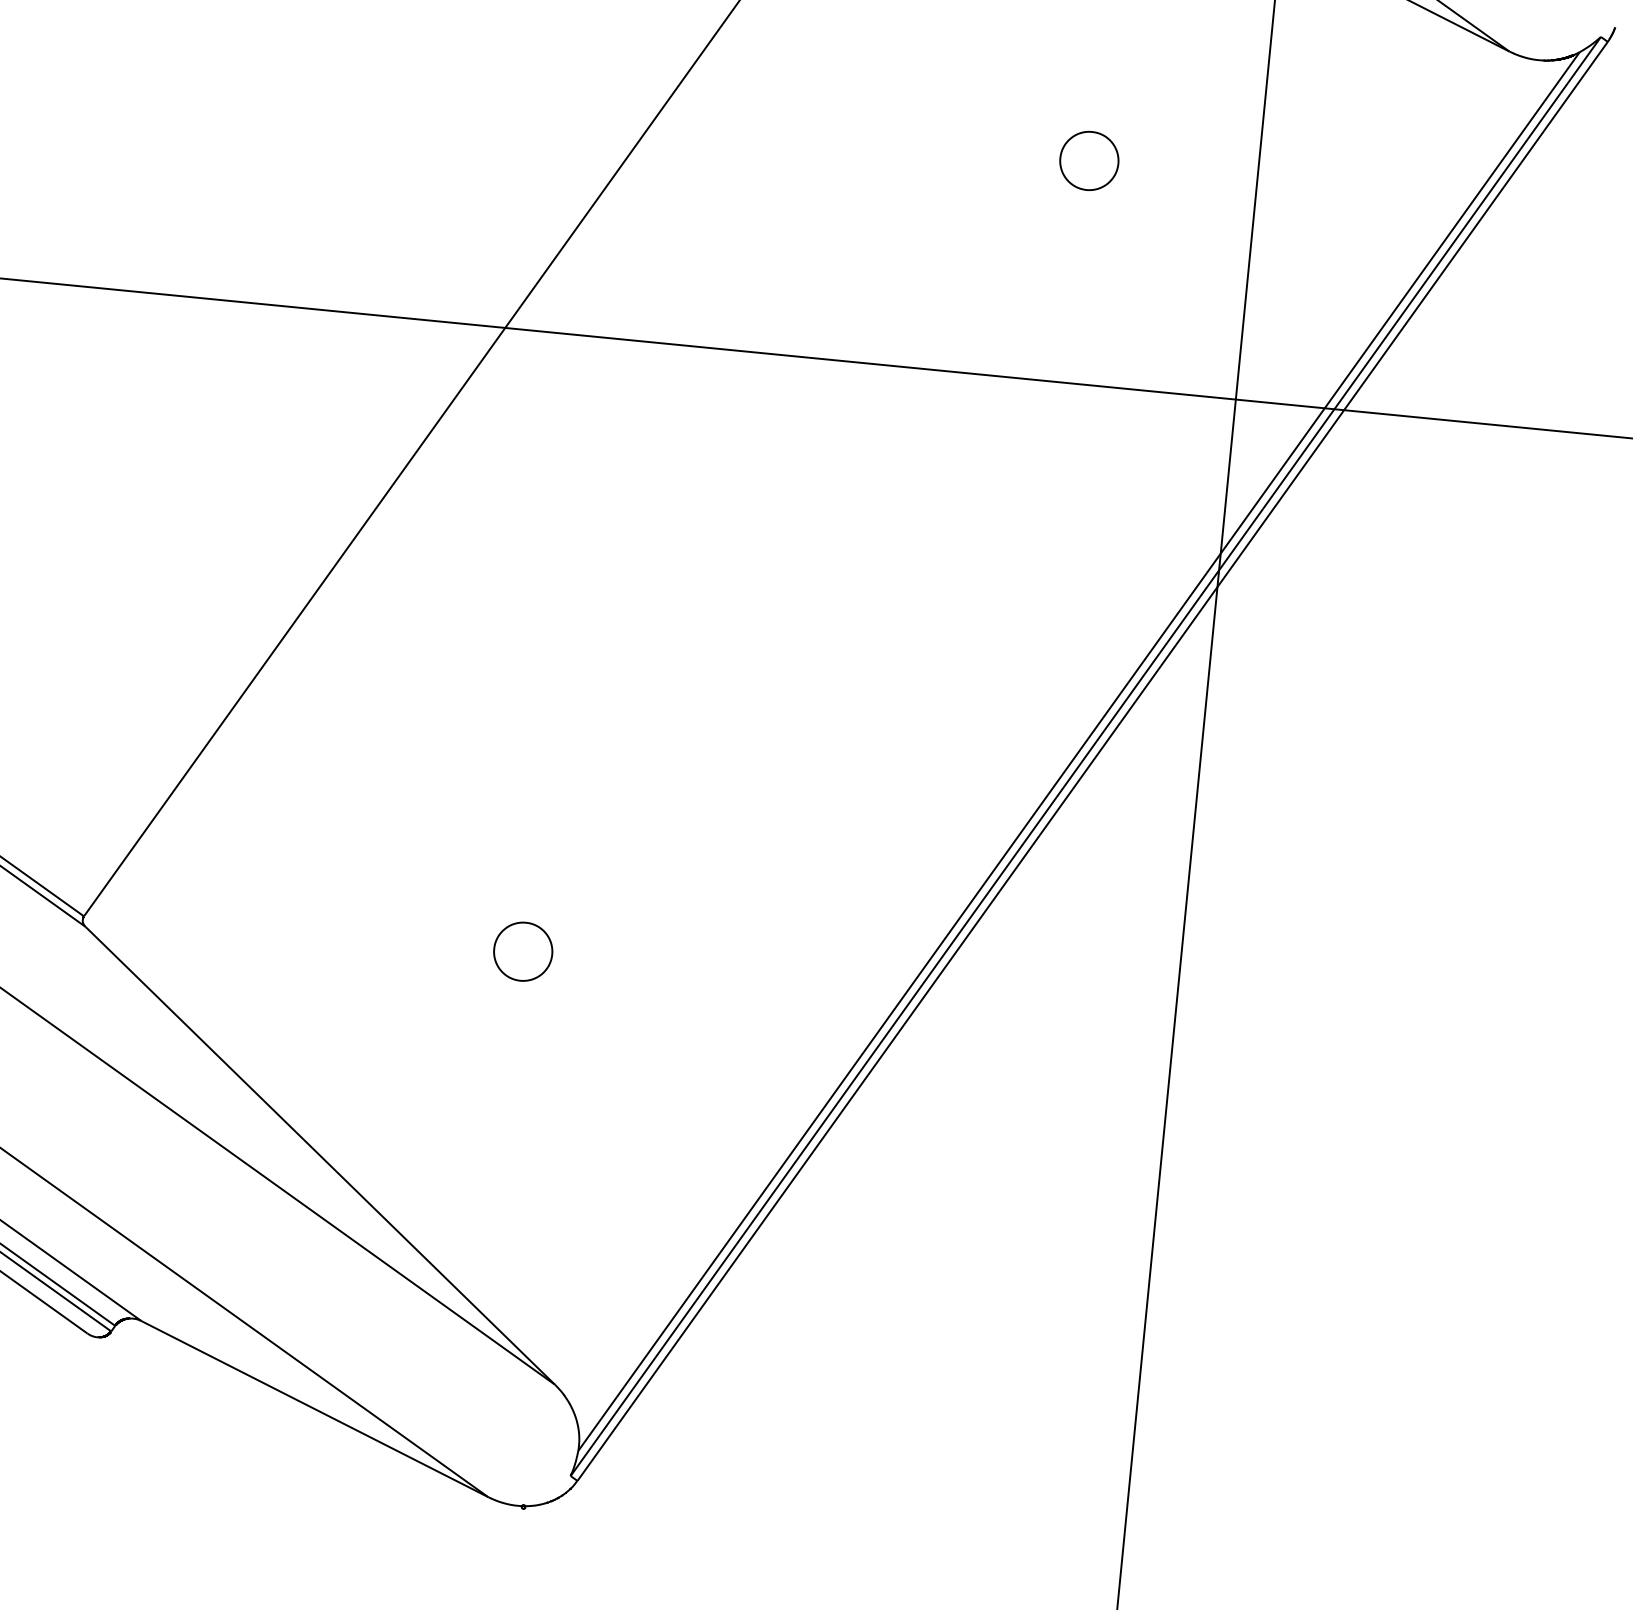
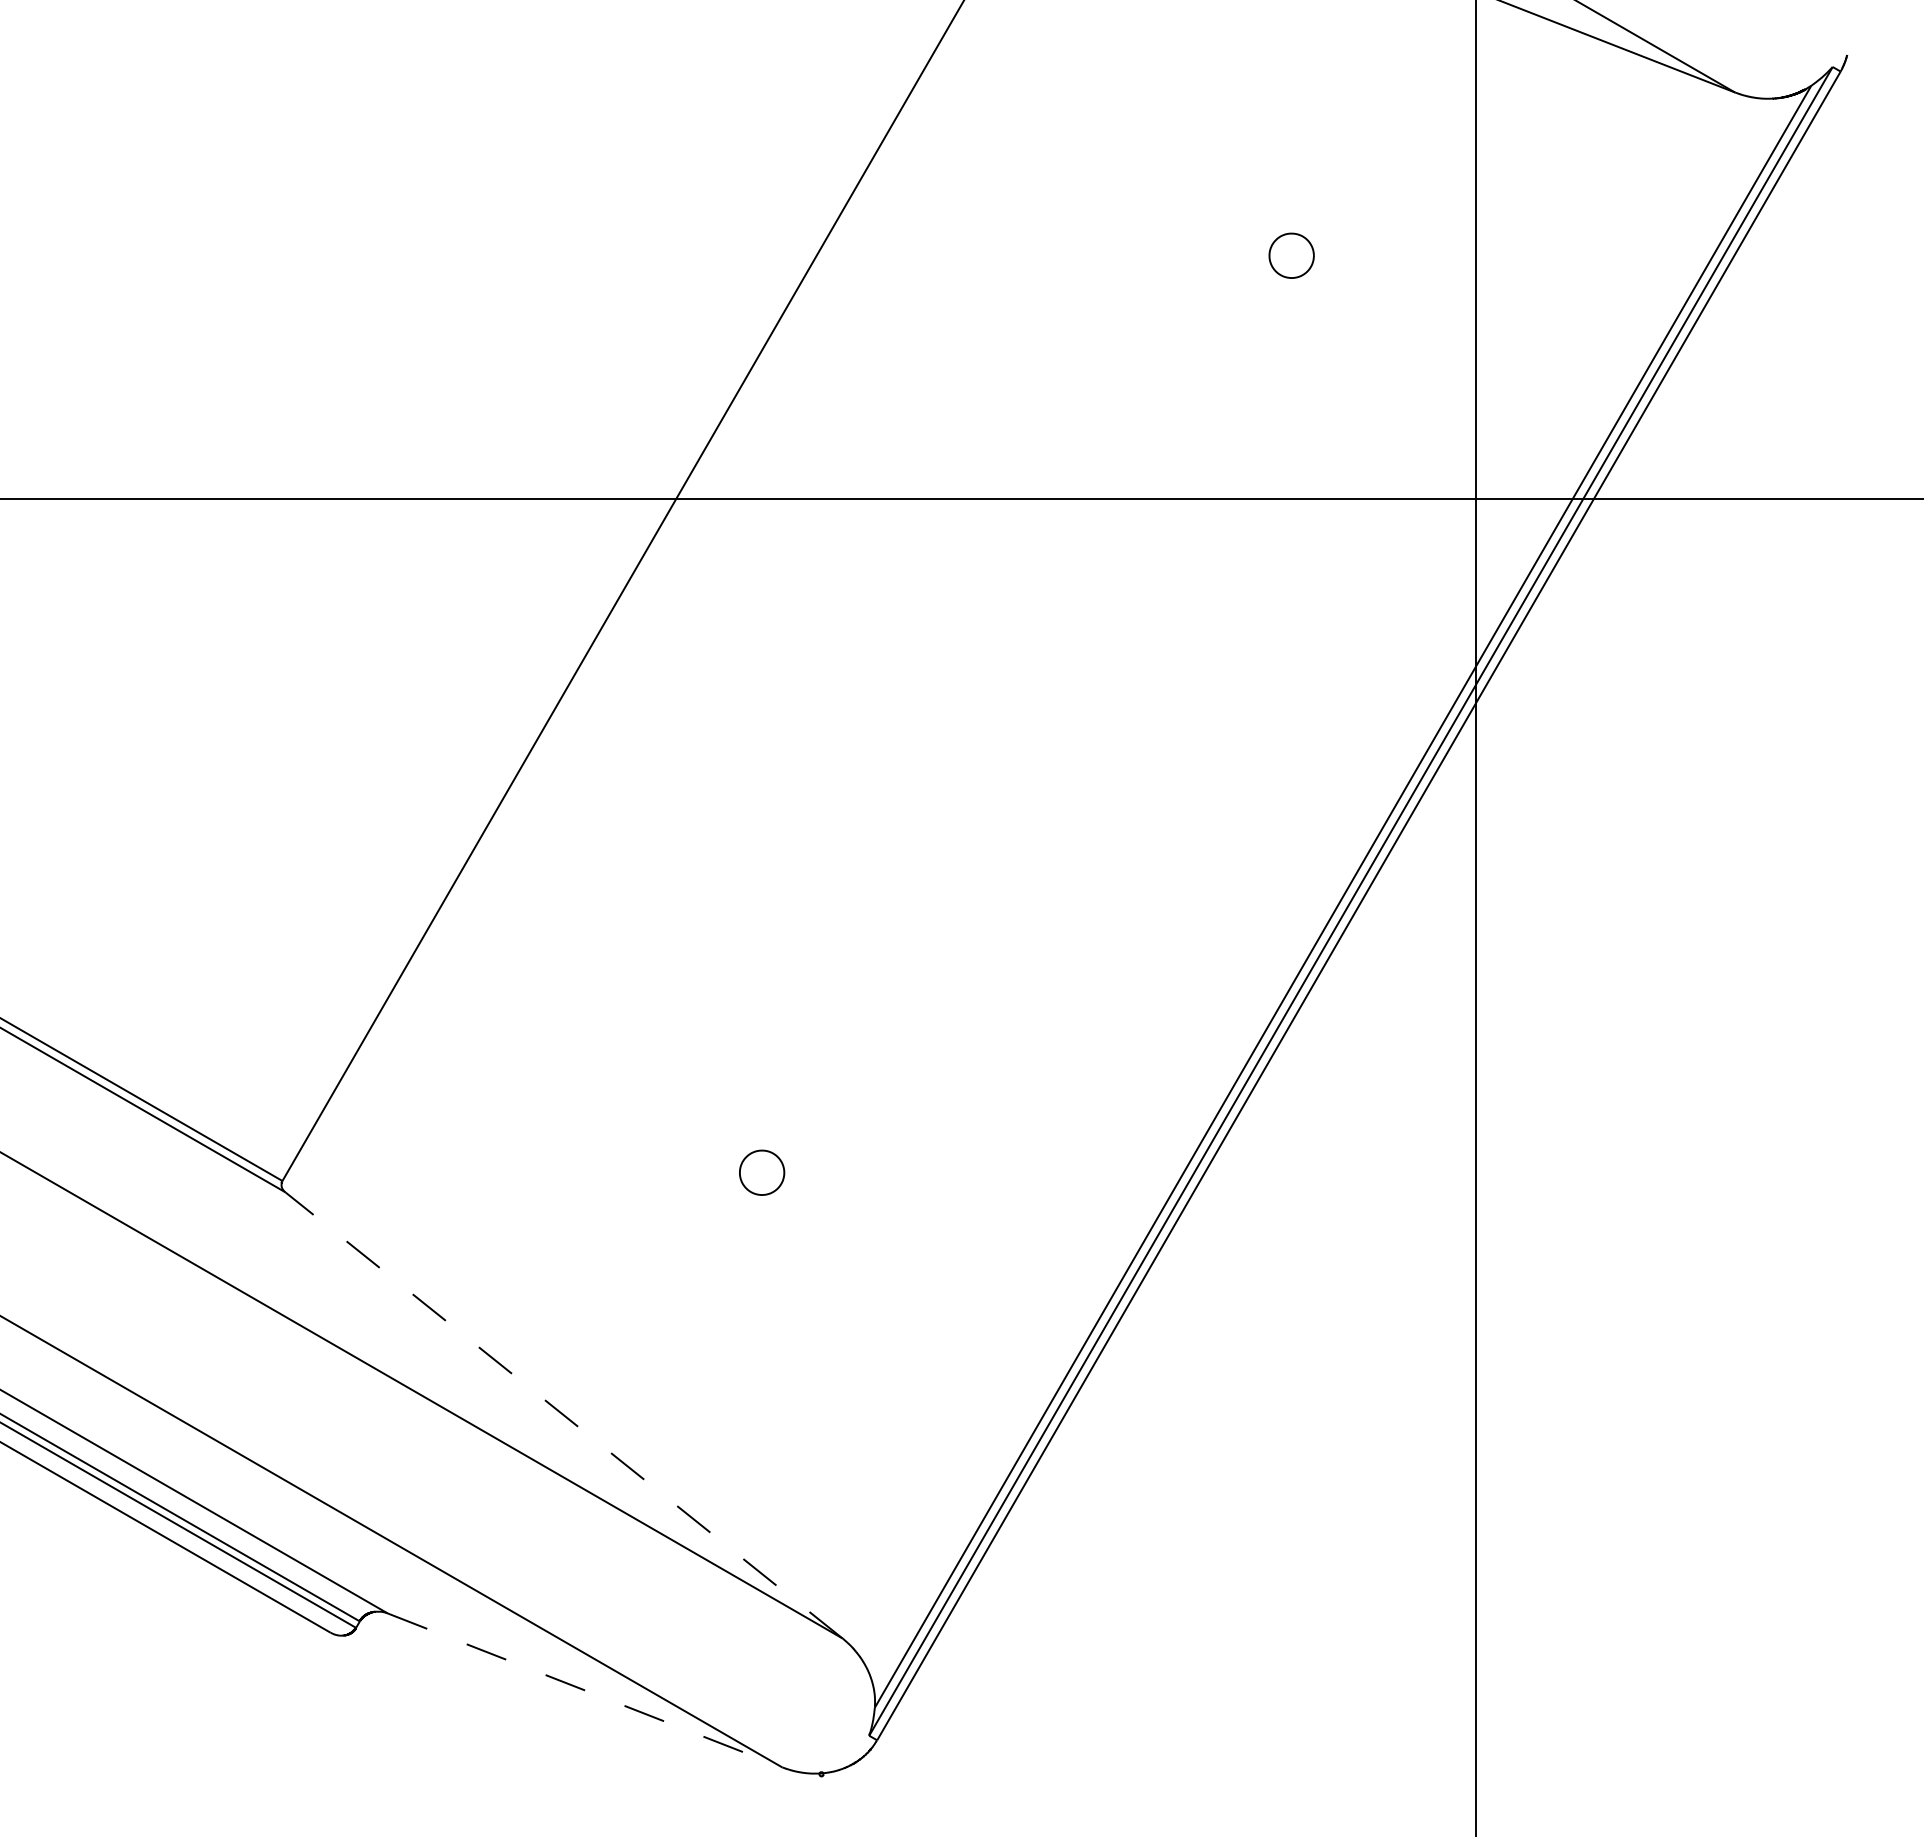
part: (1089, 160) -> (1291, 255), size x0.7
part: (522, 951) -> (761, 1172), size x0.7
line: (319, 1155) -> (563, 1415), solid -> dashed
line: (315, 1409) -> (585, 1690), solid -> dashed

